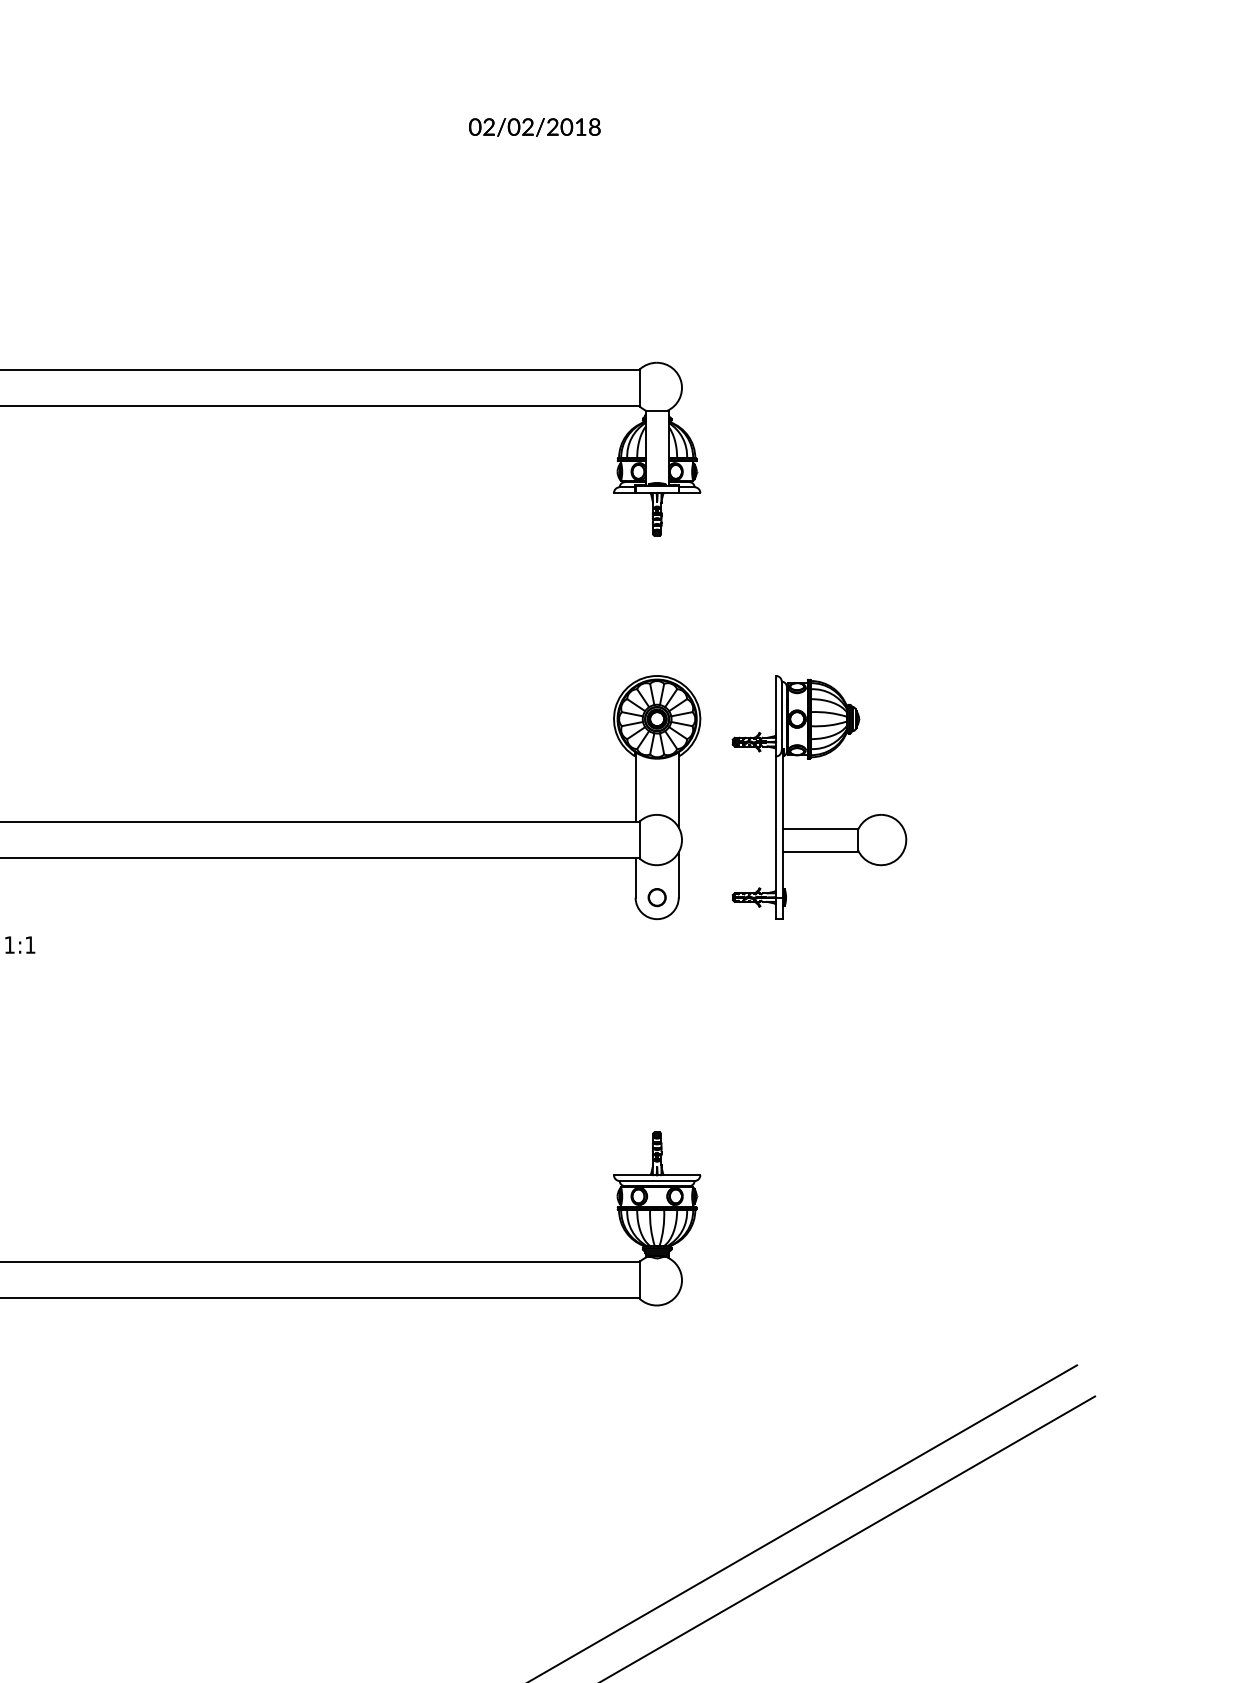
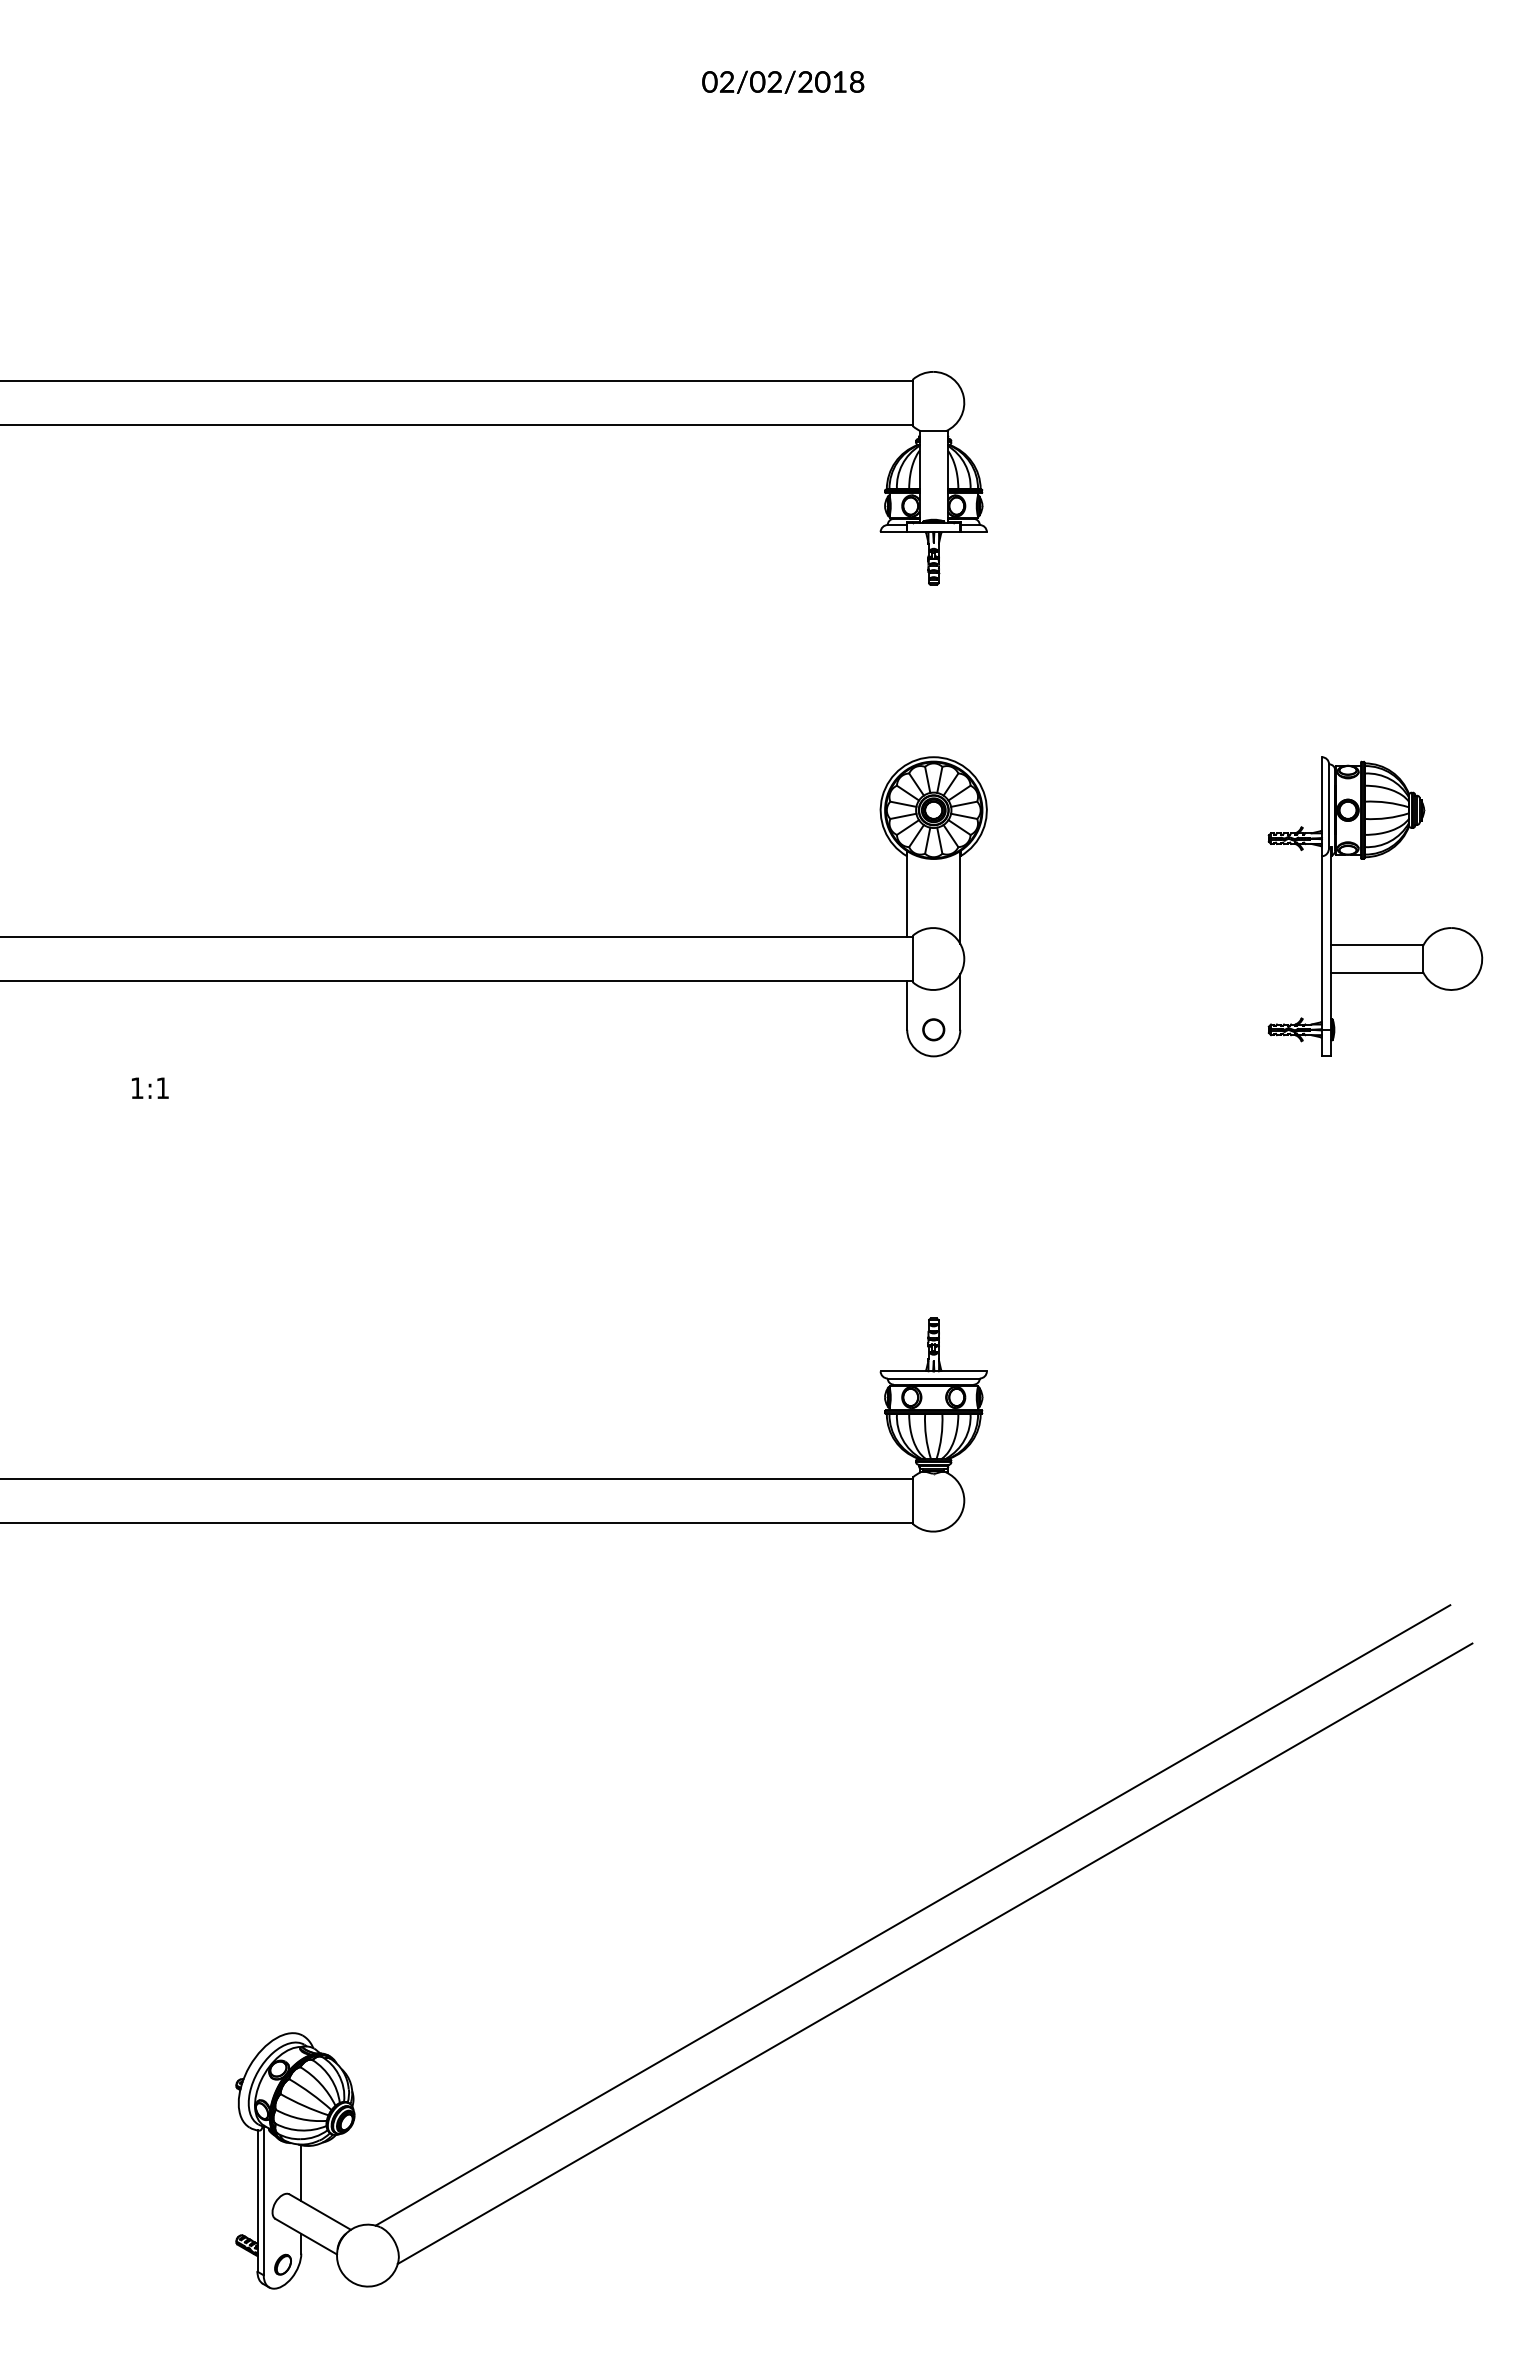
part: (819, 828) -> (1375, 944), moved

